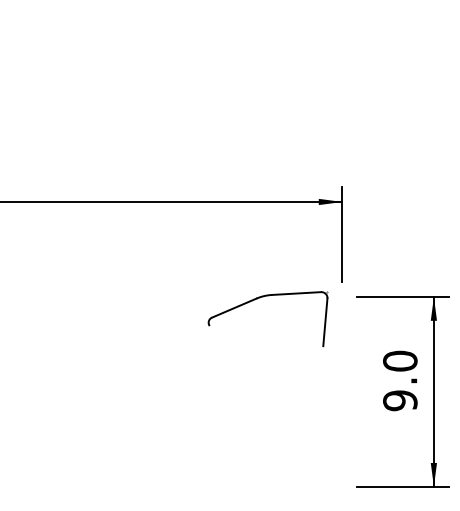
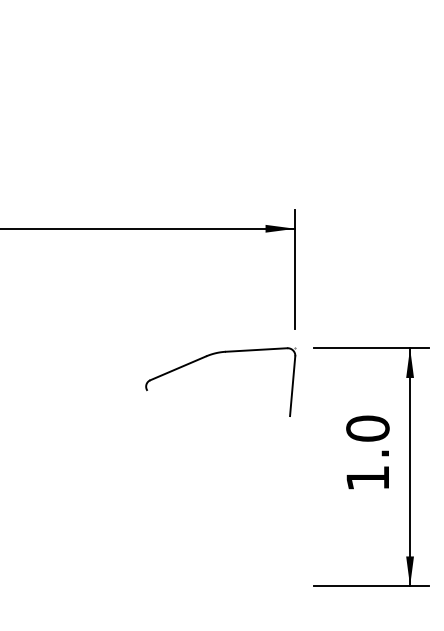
part: (260, 298) -> (211, 356), moved
text: (400, 400) -> (368, 478), 9.0 -> 1.0

